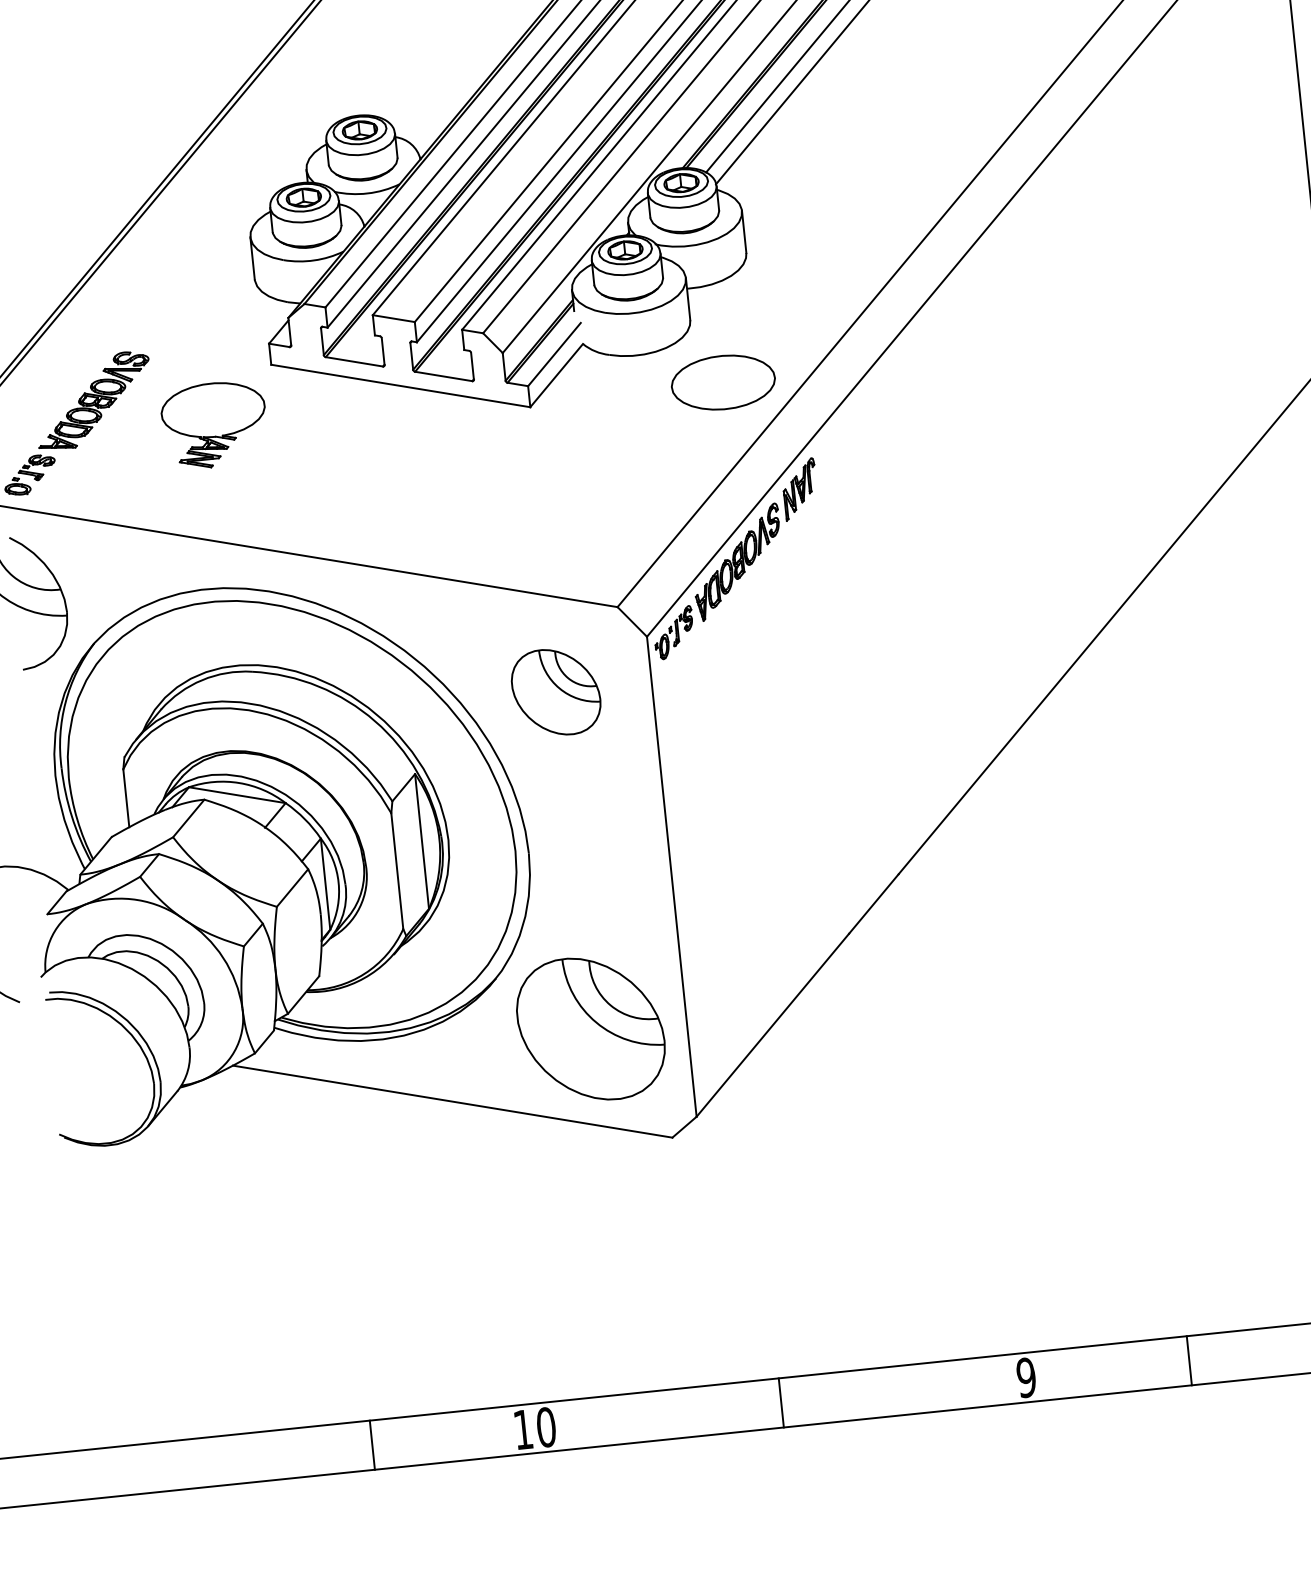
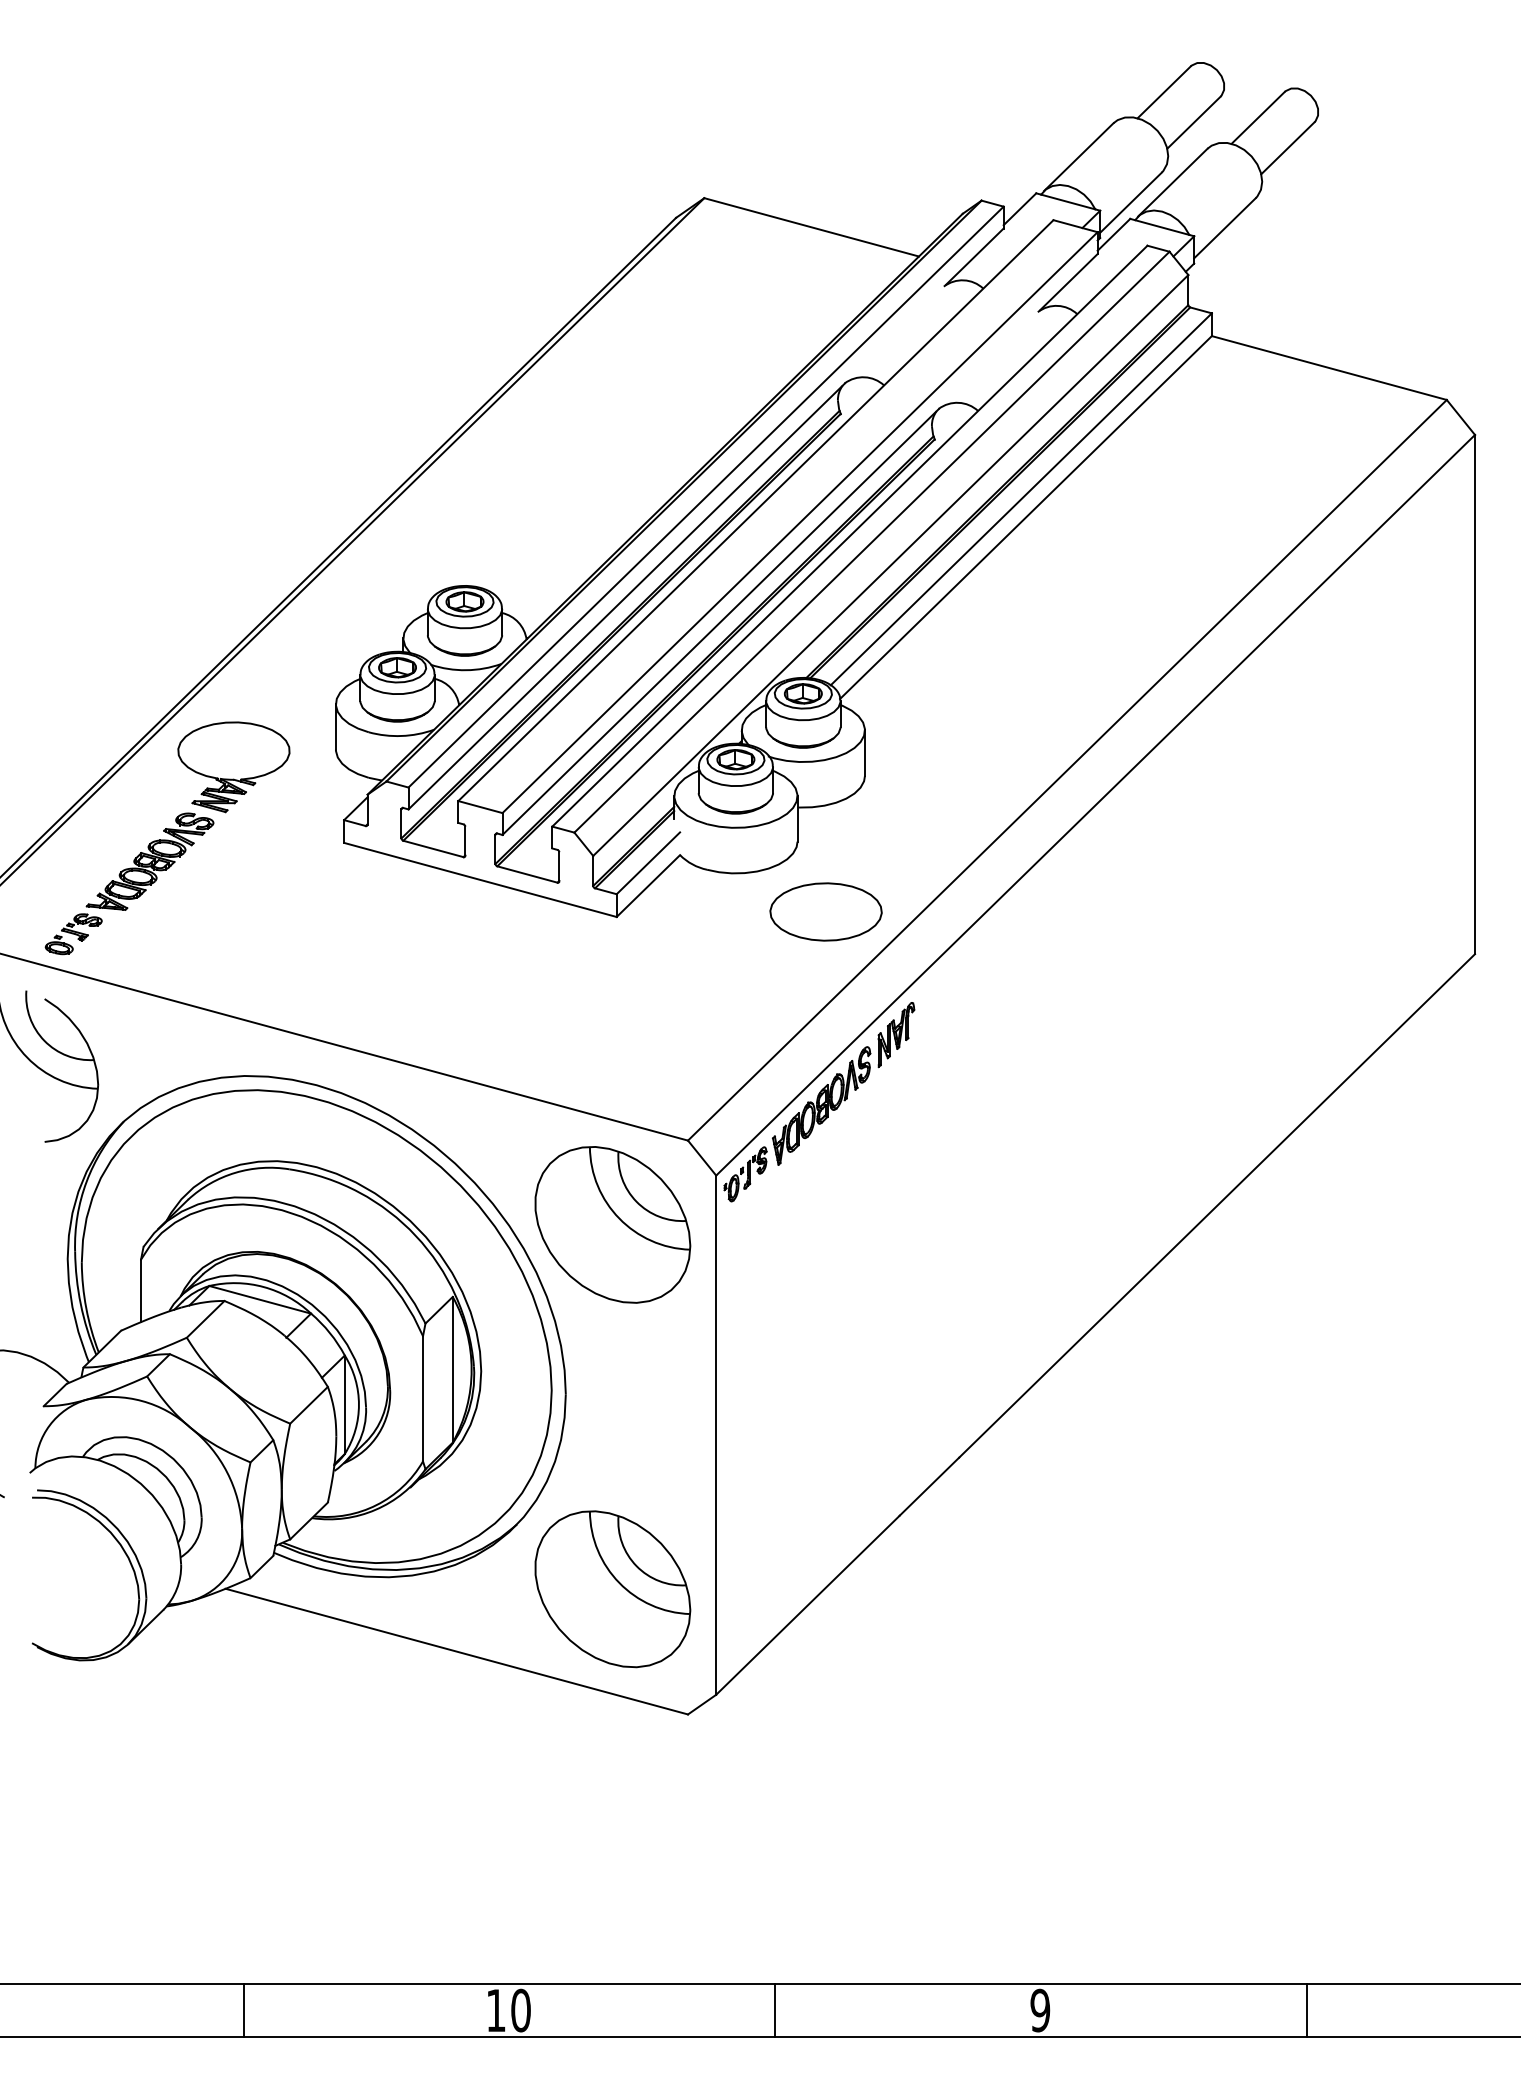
part: (214, 425) -> (233, 767), moved
part: (555, 691) -> (612, 1224), size x1.67
line: (1189, 1360) -> (1306, 2010), moved
line: (372, 1445) -> (243, 2010), moved

